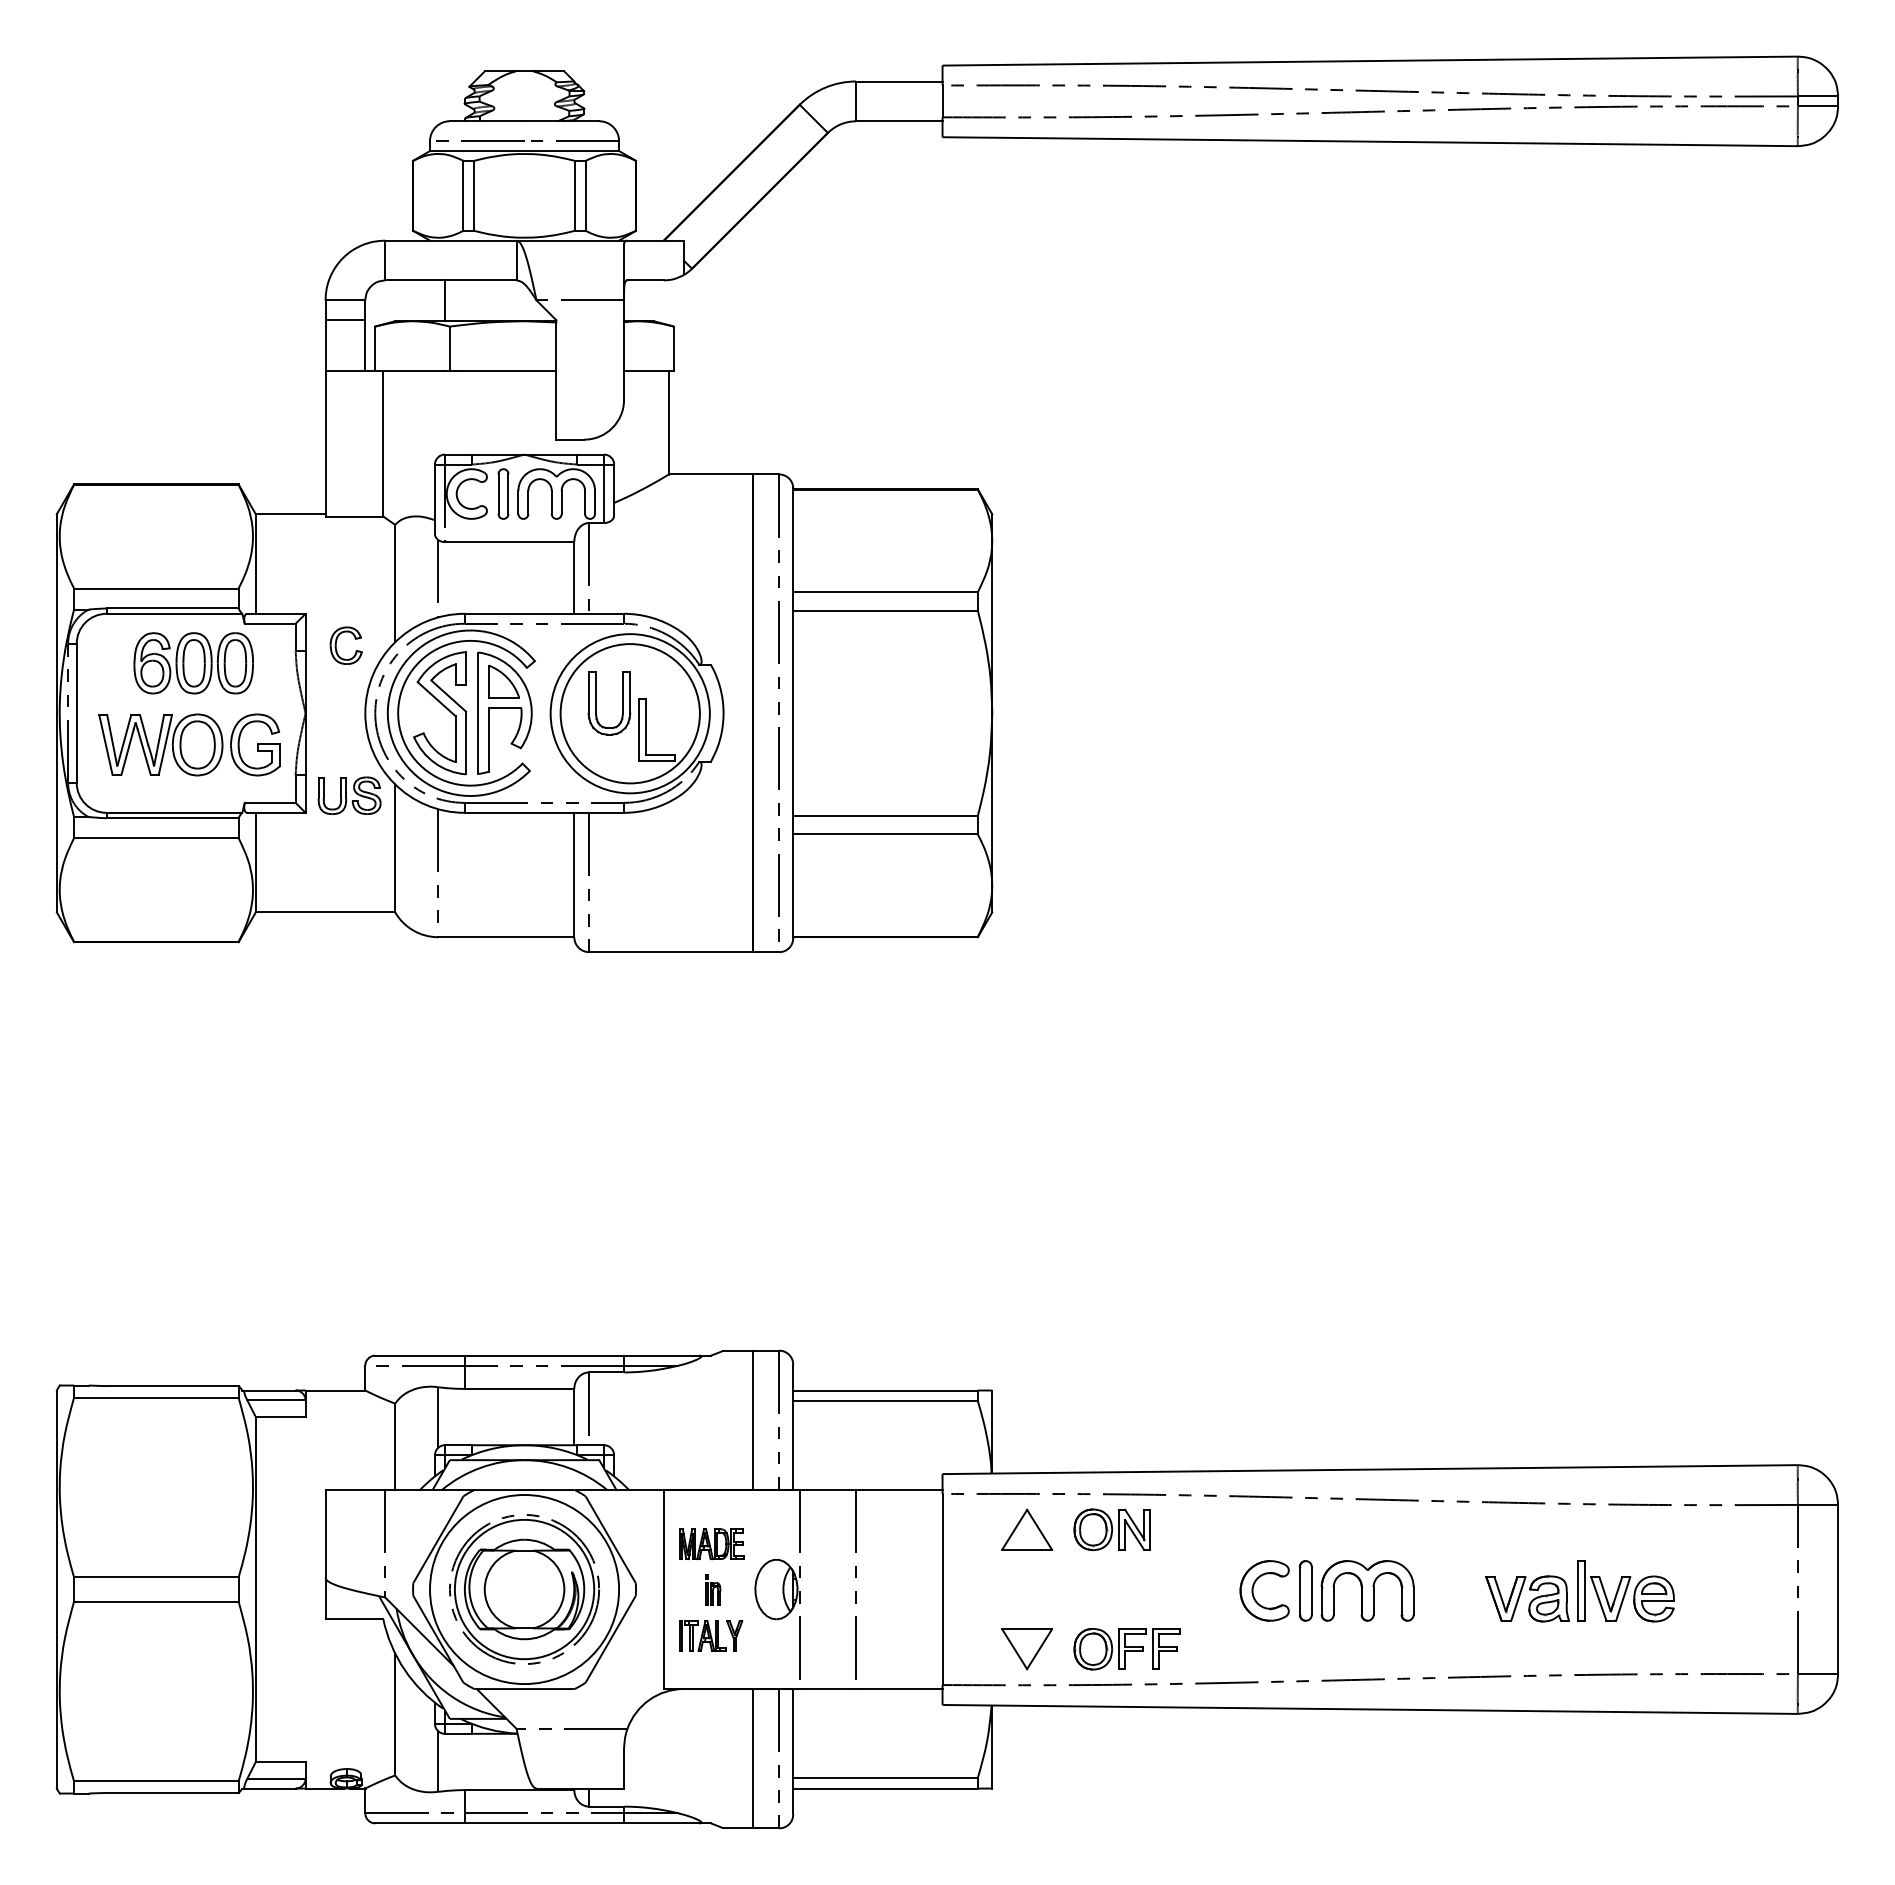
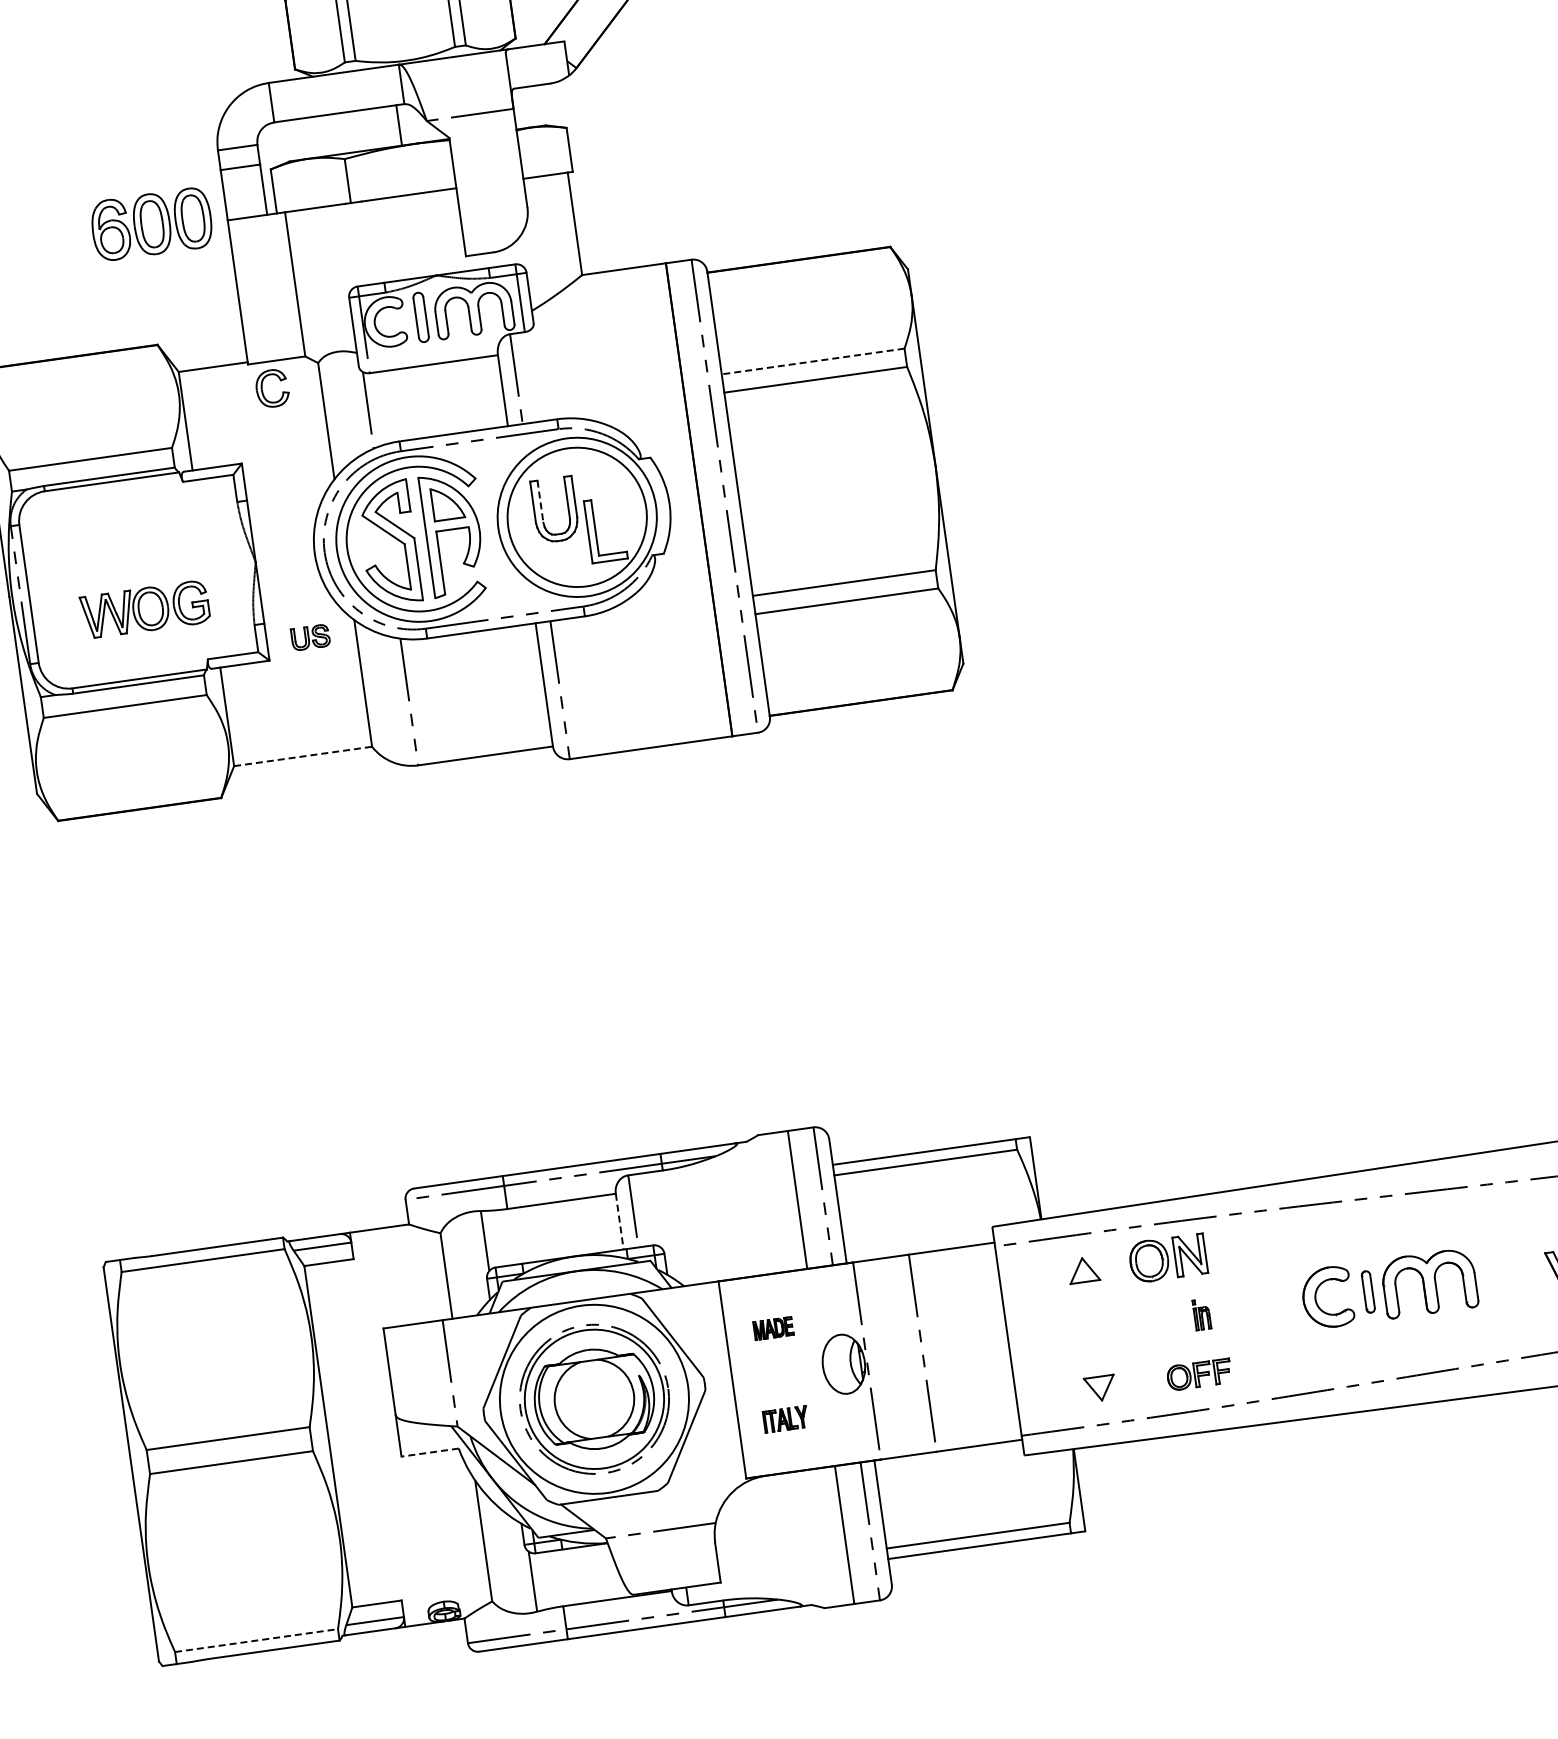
line: (445, 300) -> (399, 125), moved
line: (885, 592) -> (813, 361), solid -> dashed
part: (336, 645) -> (262, 389), moved
part: (193, 663) -> (151, 224), moved
line: (596, 693) -> (541, 502), solid -> dashed
part: (189, 744) -> (145, 609), size x0.7
part: (349, 795) -> (310, 637), size x0.6
line: (325, 912) -> (303, 756), solid -> dashed
line: (574, 1417) -> (619, 1222), solid -> dashed
part: (1026, 1529) -> (1083, 1270), size x0.6
part: (711, 1544) -> (773, 1328), size x0.6
part: (713, 1589) -> (1202, 1313), moved
part: (1305, 1590) -> (1367, 1291), size x0.7
line: (354, 1619) -> (430, 1452), solid -> dashed
part: (711, 1635) -> (785, 1418), size x0.7
part: (1026, 1649) -> (1099, 1388), size x0.6
part: (1126, 1649) -> (1198, 1374), size x0.6
line: (156, 1781) -> (256, 1640), solid -> dashed

